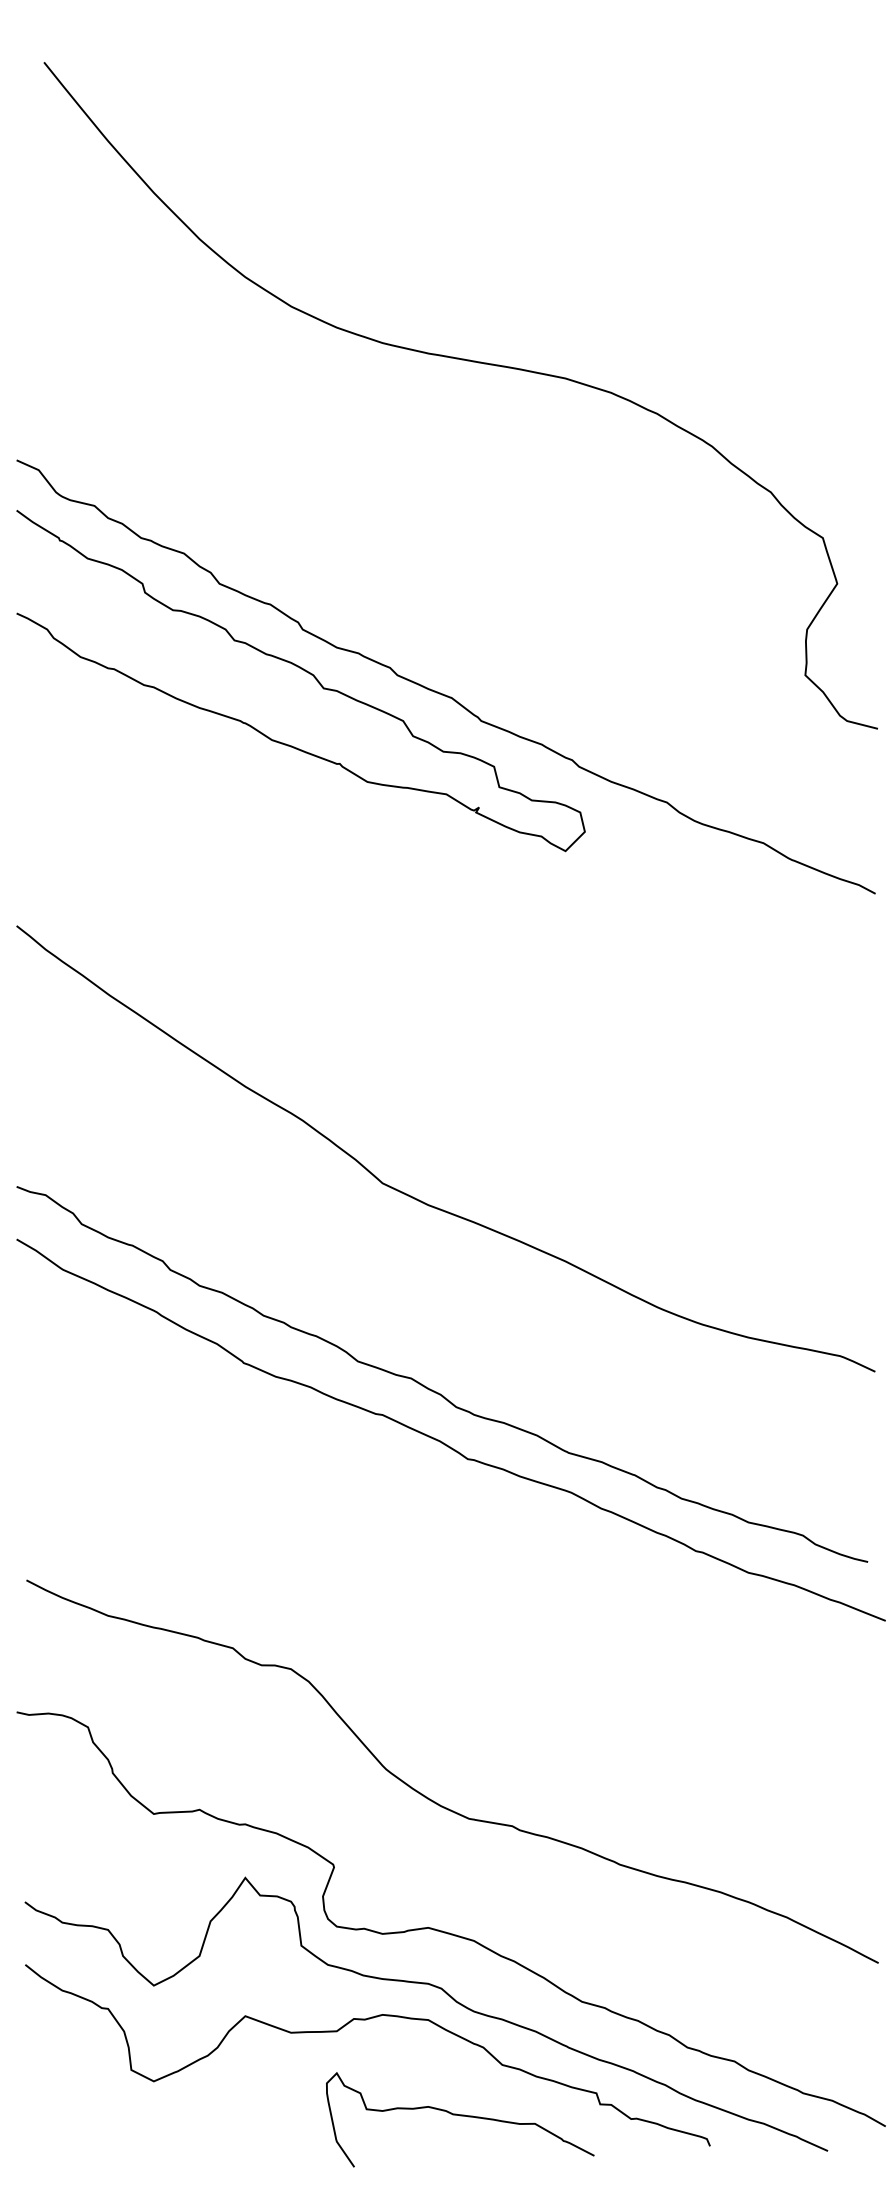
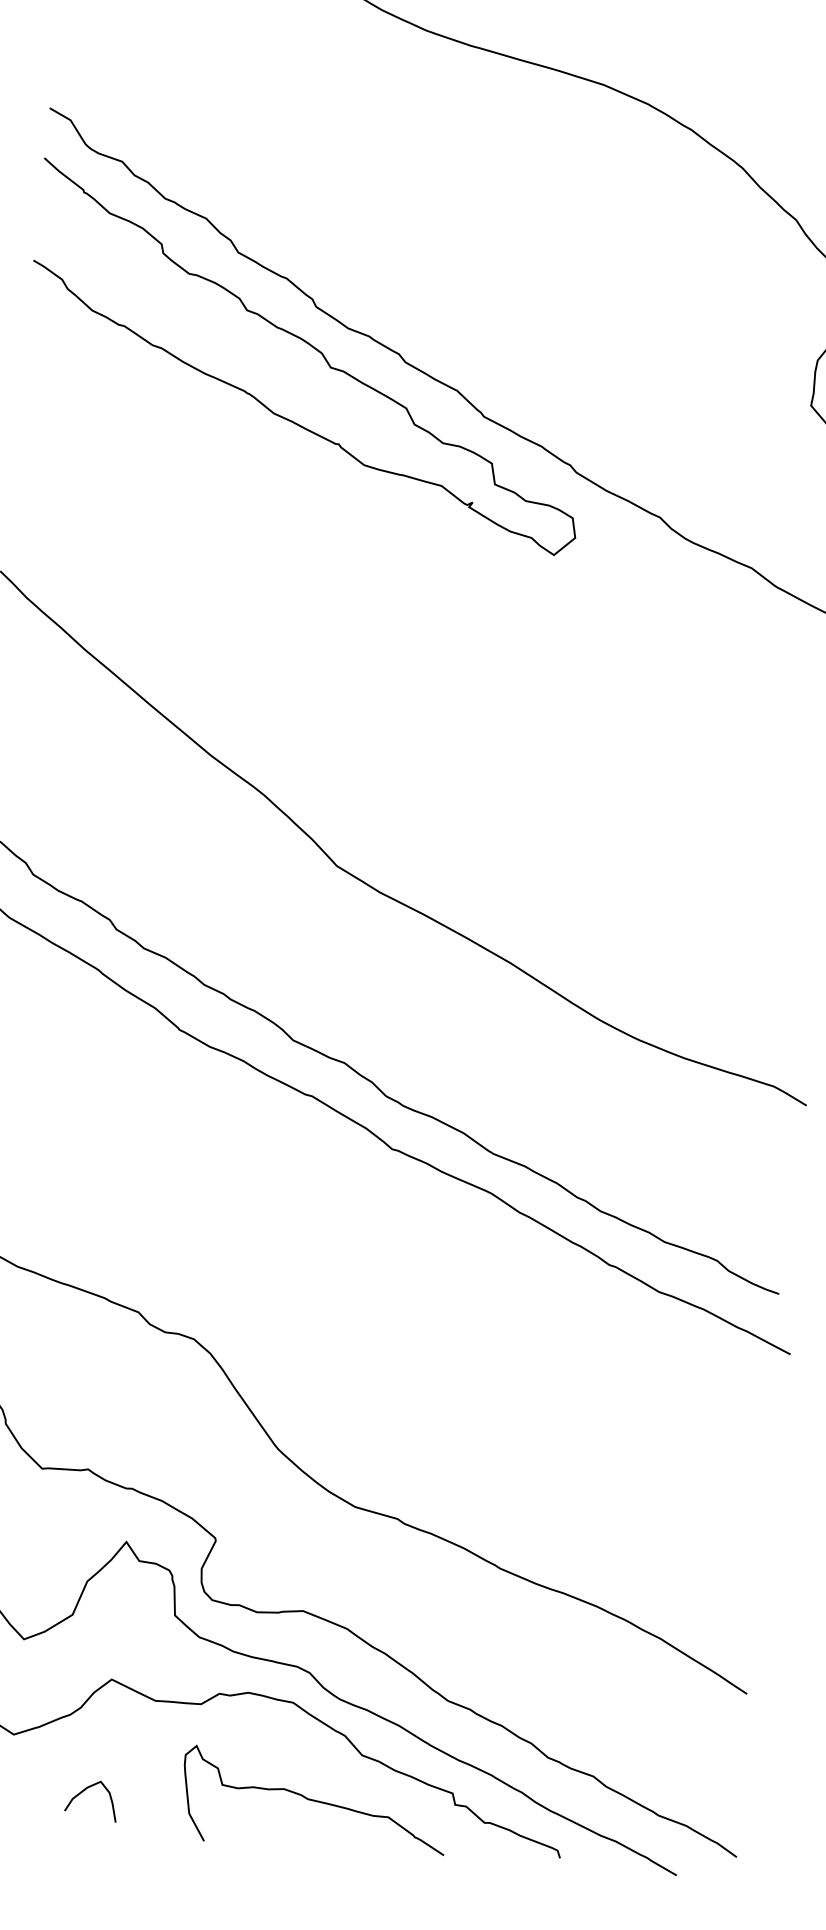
curve: (230, 2129) -> (84, 1790), added

